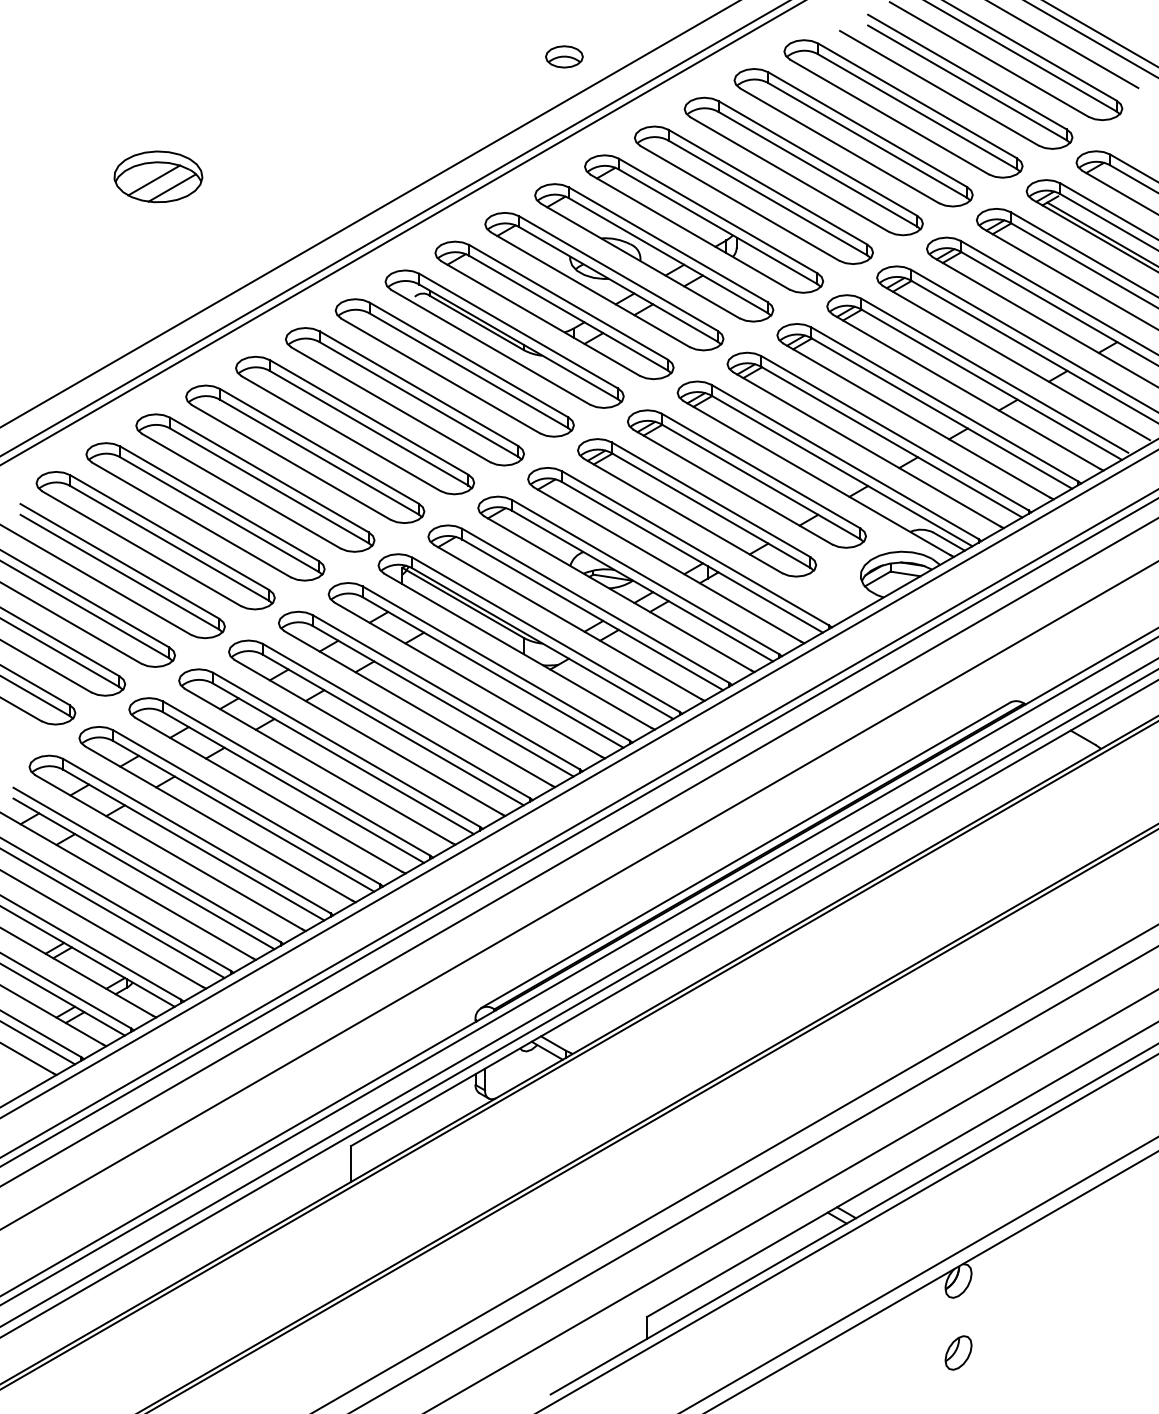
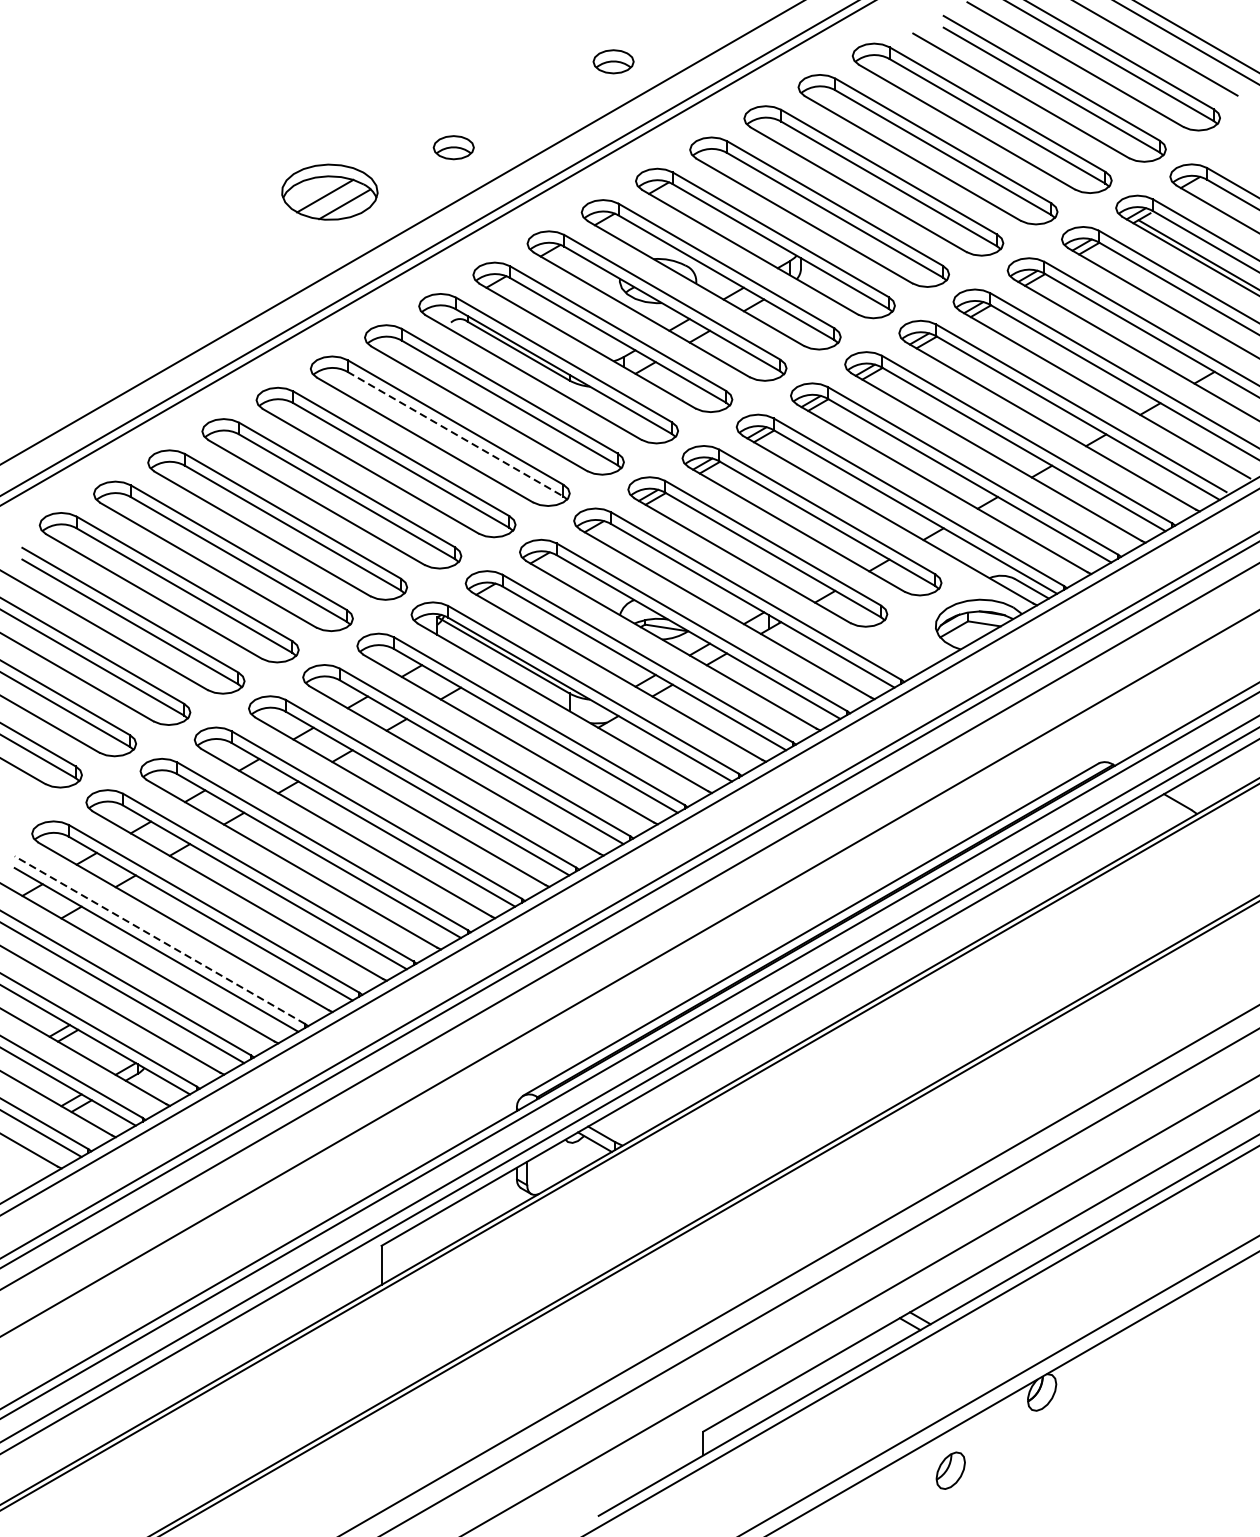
part: (417, 135) -> (453, 147), added
part: (158, 176) -> (329, 191), moved
line: (418, 399) -> (454, 434), solid -> dashed
line: (146, 864) -> (159, 939), solid -> dashed
part: (958, 1352) -> (950, 1470), moved

